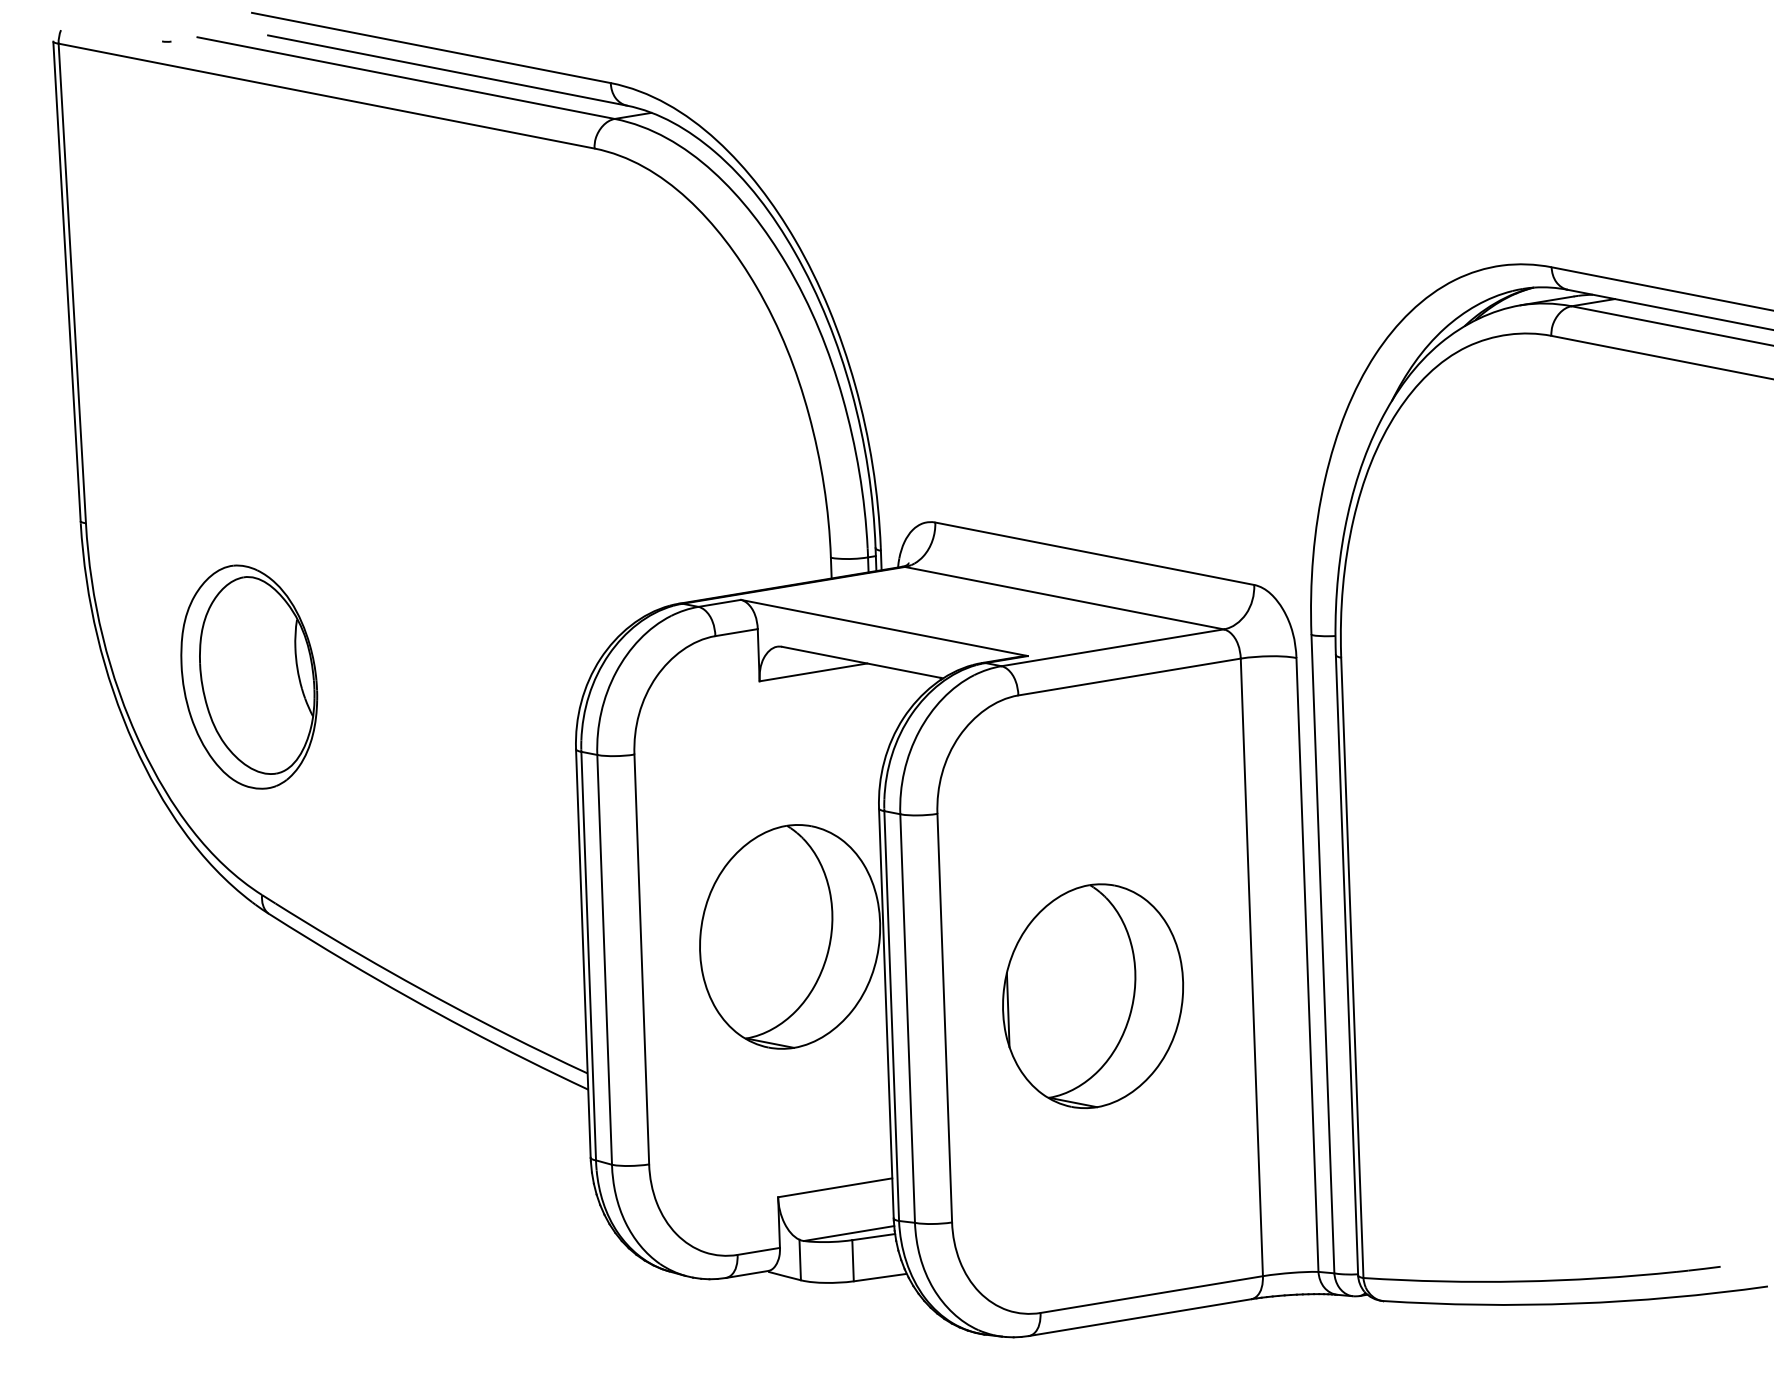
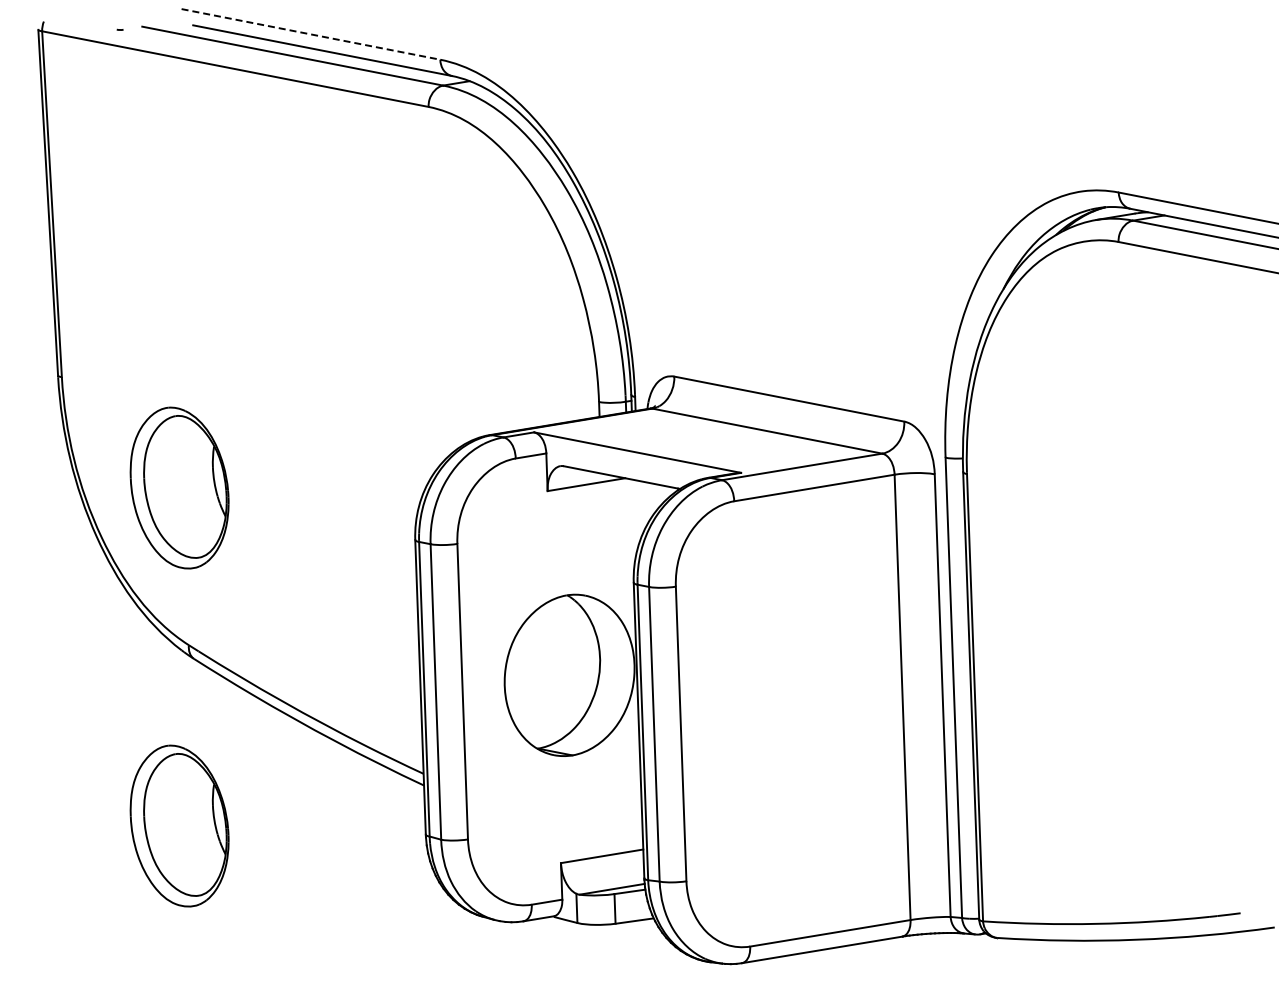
line: (430, 48) -> (310, 34), solid -> dashed
part: (1092, 995) -> (787, 717), removed
part: (249, 1145) -> (179, 825), added

